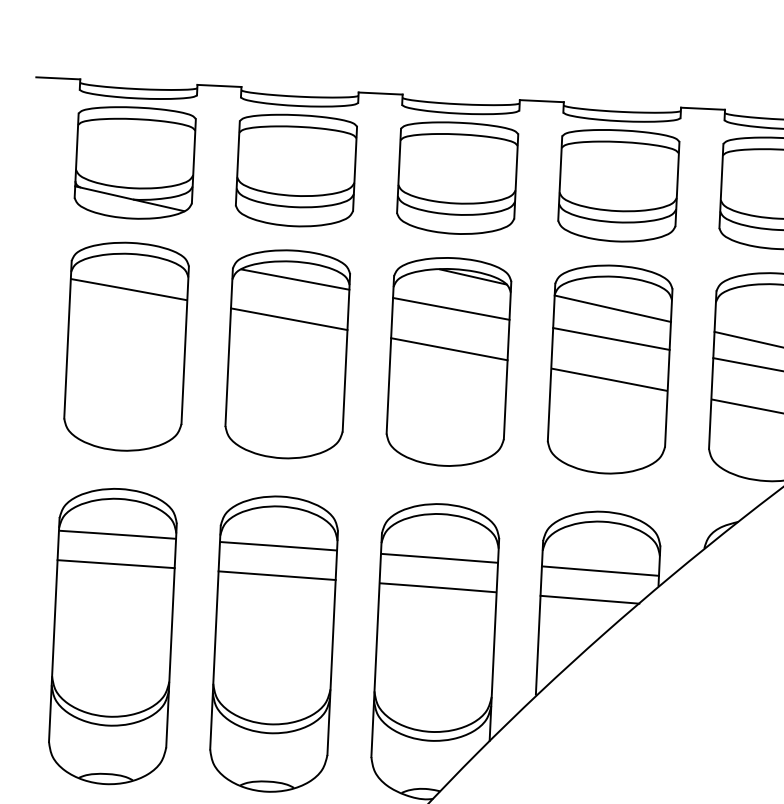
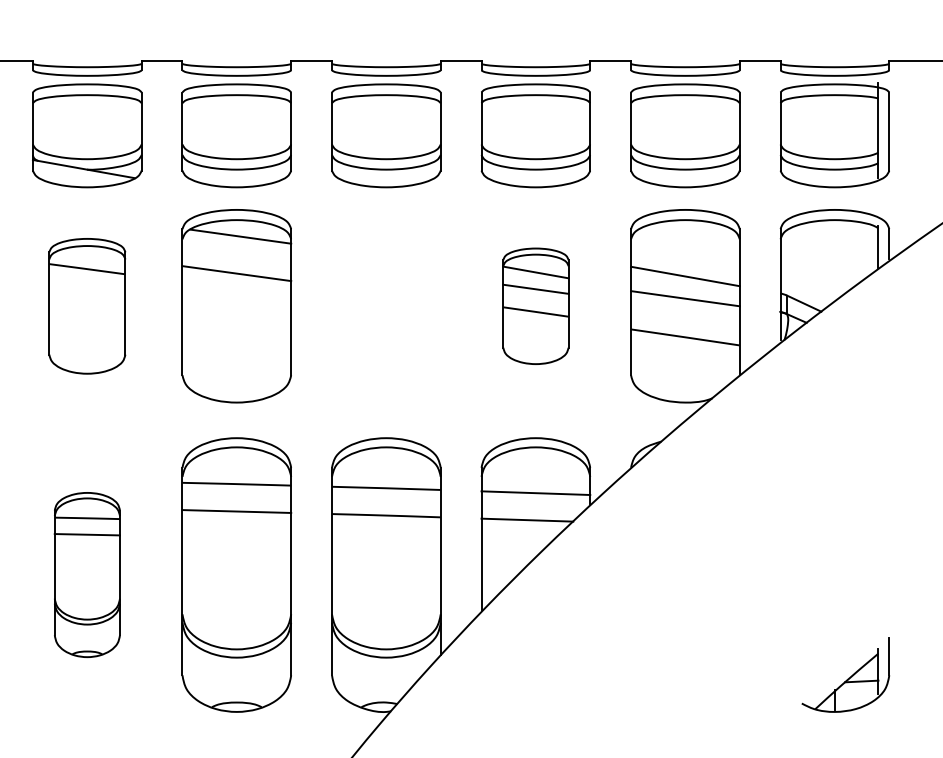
part: (126, 347) -> (87, 306), size x0.7
part: (448, 362) -> (386, 306), removed
part: (609, 369) -> (535, 306), size x0.6
part: (112, 635) -> (87, 574), size x0.6

